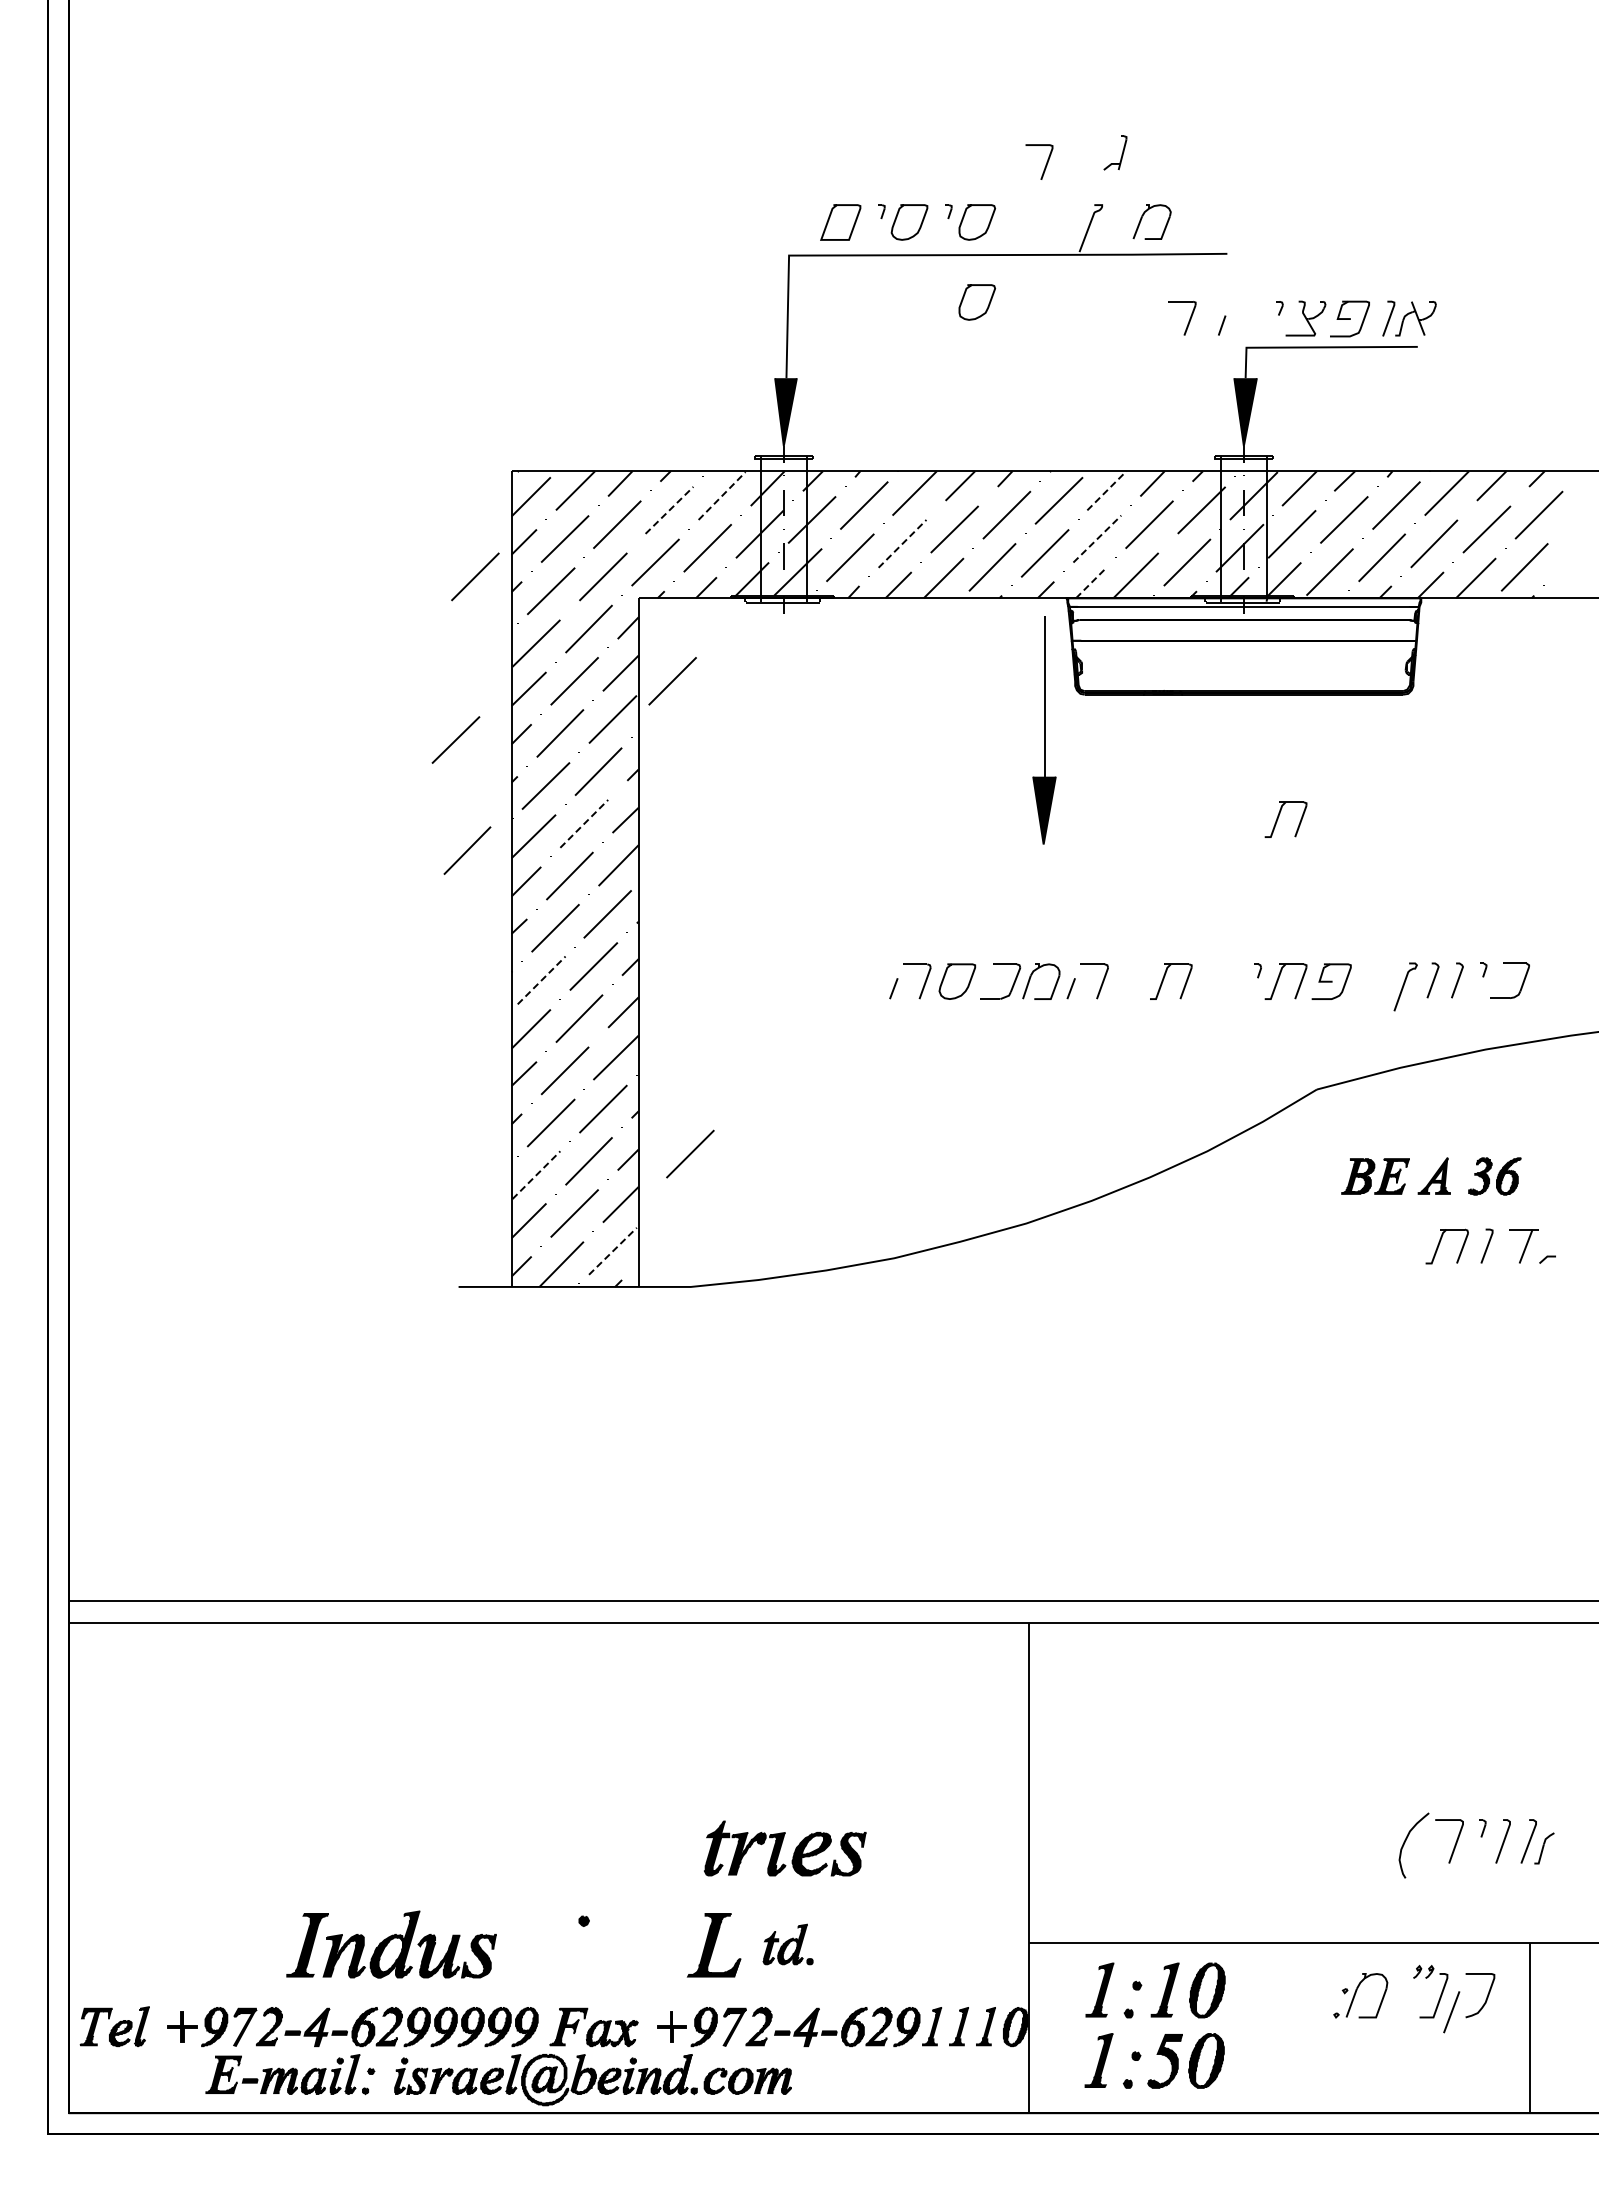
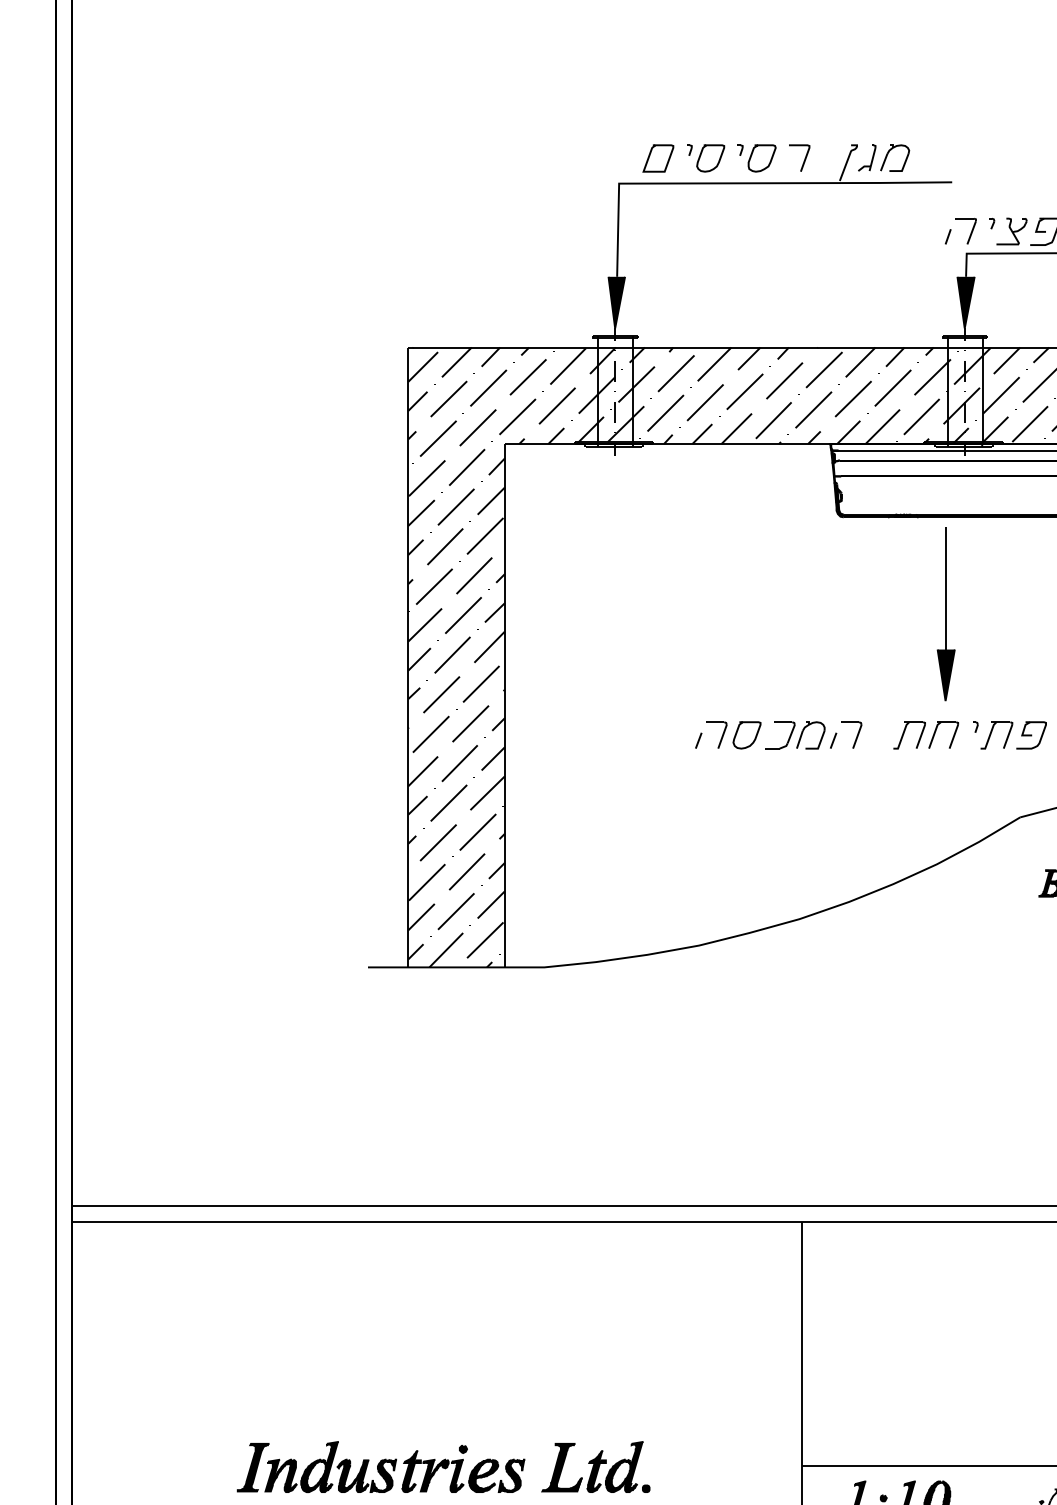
part: (1121, 154) -> (871, 159), moved
line: (1045, 164) -> (804, 160), moved
curve: (986, 308) -> (769, 223), removed
part: (1188, 321) -> (970, 233), moved
line: (1106, 490) -> (860, 362), dashed -> solid
line: (722, 496) -> (568, 366), dashed -> solid
line: (669, 510) -> (528, 377), dashed -> solid
line: (1097, 539) -> (853, 399), dashed -> solid
line: (902, 543) -> (705, 402), dashed -> solid
line: (475, 576) -> (380, 427), removed
line: (1091, 582) -> (848, 432), dashed -> solid
line: (672, 681) -> (530, 507), removed
part: (1044, 730) -> (946, 614), moved
line: (455, 739) -> (365, 551), removed
part: (1279, 816) -> (991, 609), removed
line: (584, 823) -> (463, 615), dashed -> solid
line: (467, 850) -> (374, 635), removed
part: (1206, 976) -> (936, 731), added
line: (541, 980) -> (431, 734), dashed -> solid
line: (690, 1153) -> (544, 865), removed
line: (536, 1175) -> (427, 882), dashed -> solid
line: (612, 1251) -> (484, 940), dashed -> solid
part: (785, 1848) -> (463, 1471), moved
part: (787, 1944) -> (617, 1467), size x1.67

